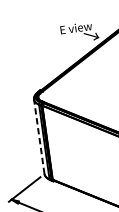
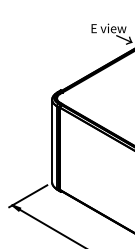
line: (39, 136) -> (52, 140), dashed -> solid

